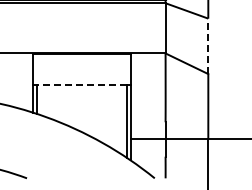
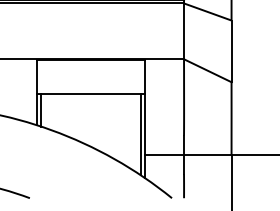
line: (208, 46) -> (231, 51), dashed -> solid
line: (82, 85) -> (91, 94), dashed -> solid

